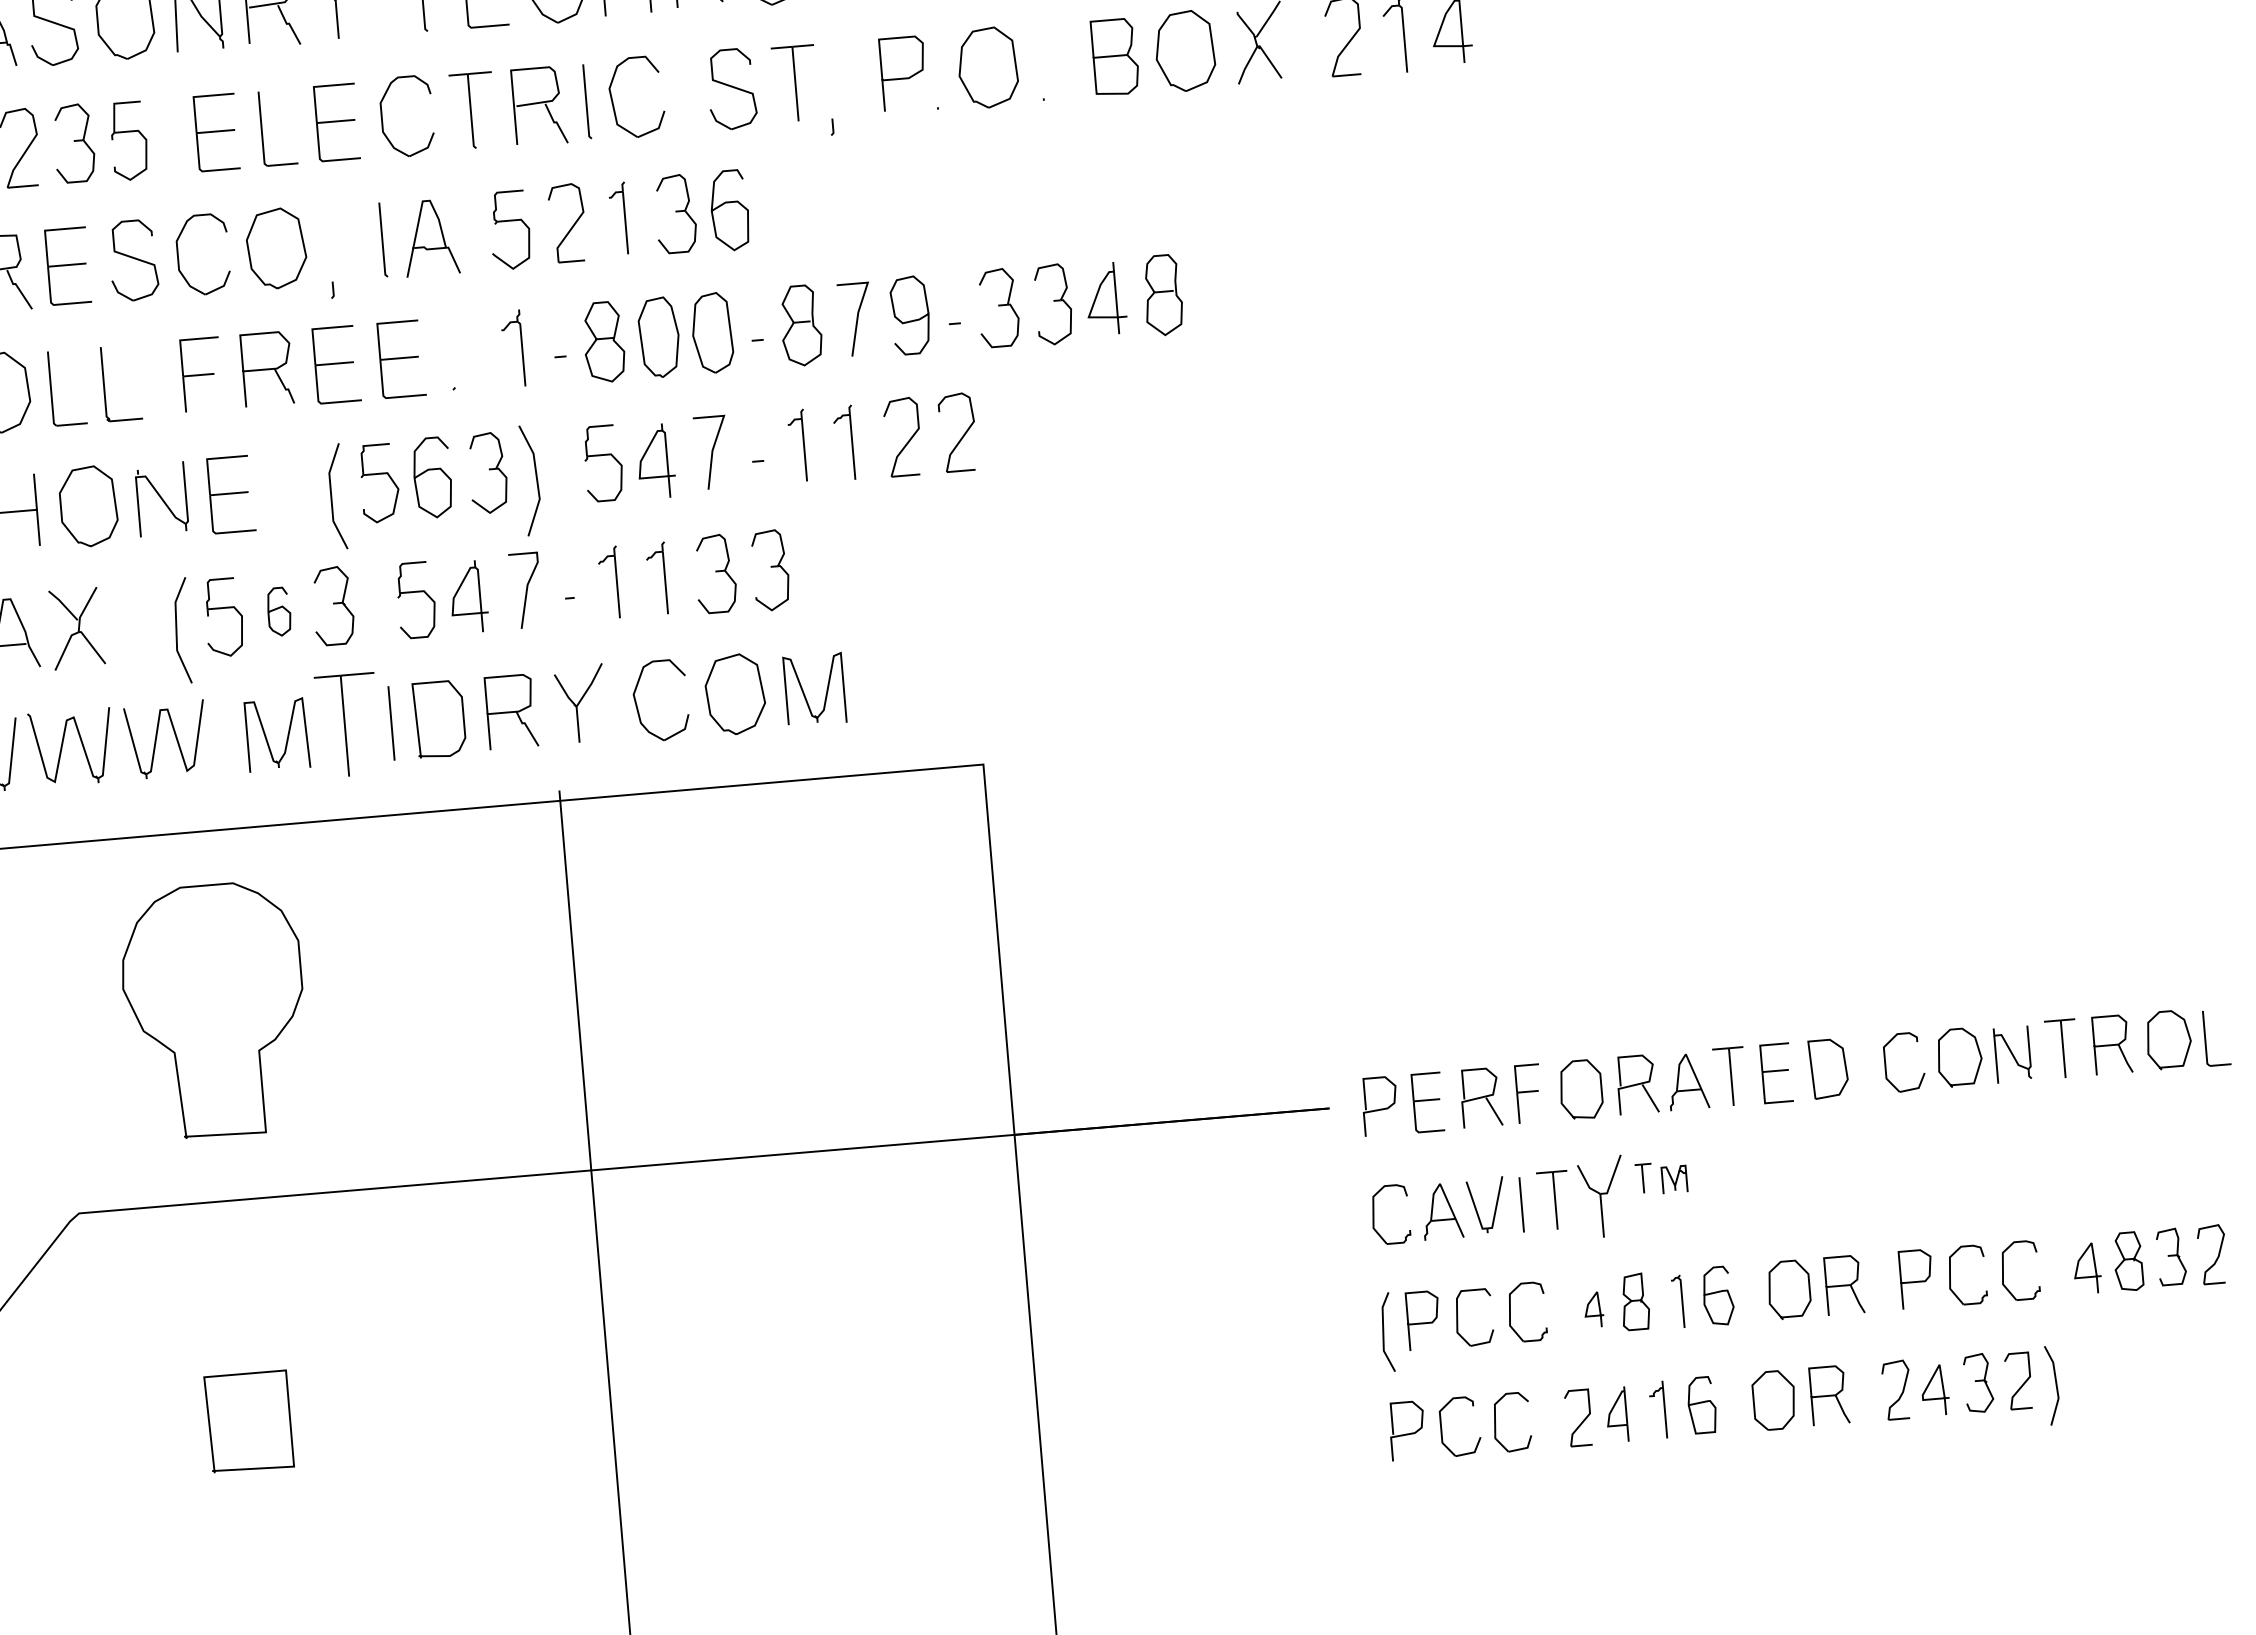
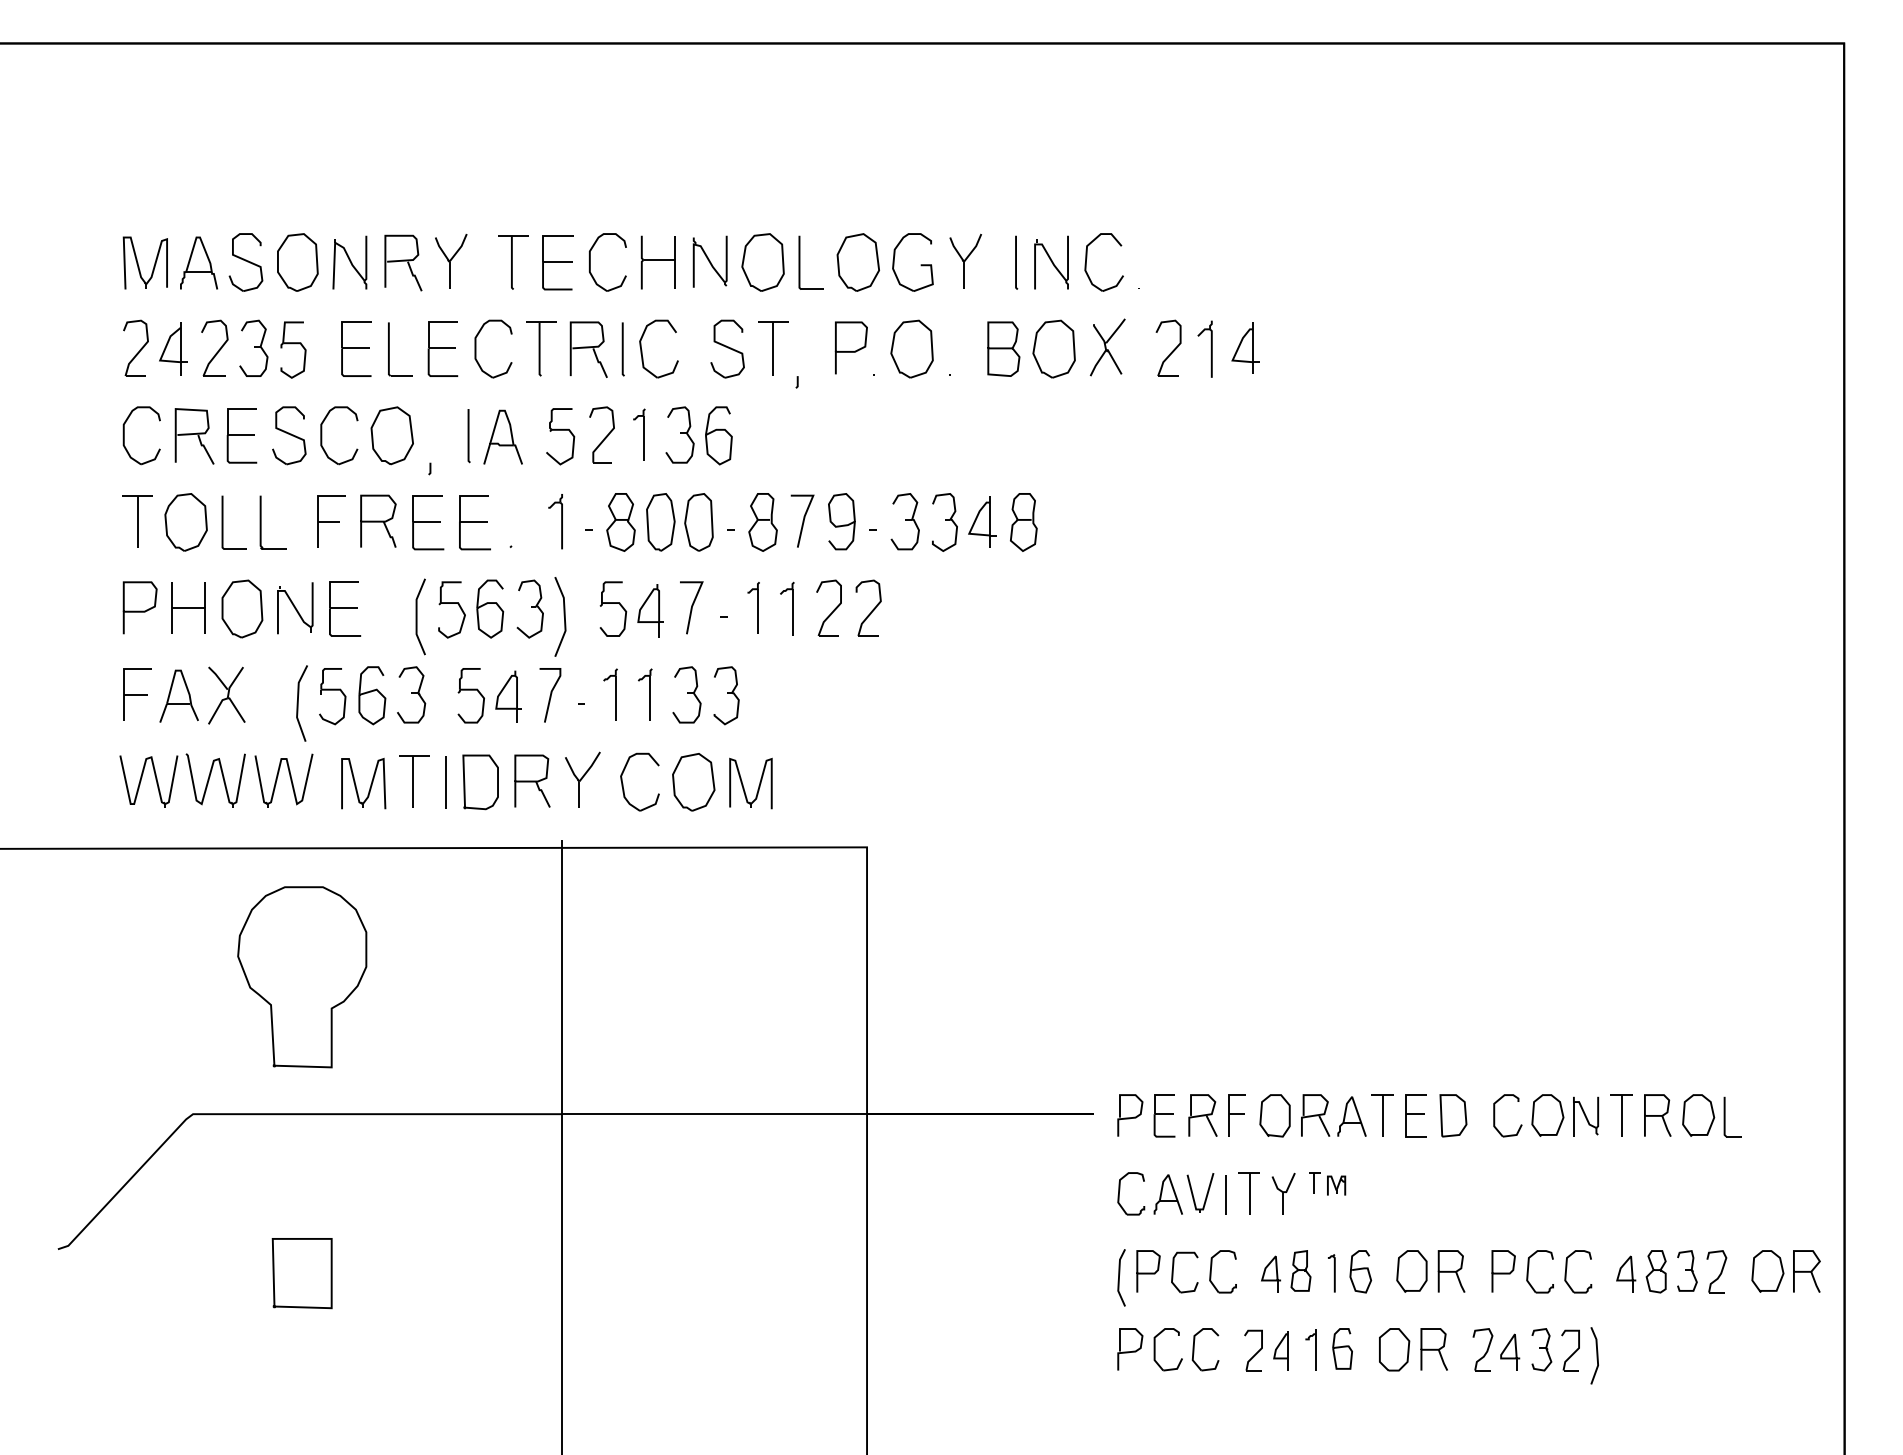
part: (279, 611) -> (372, 695), size x1.67
part: (347, 725) -> (414, 781), size x0.71
part: (1601, 1196) -> (1283, 1193), size x0.71
part: (1593, 1309) -> (1270, 1273), size x1.43

